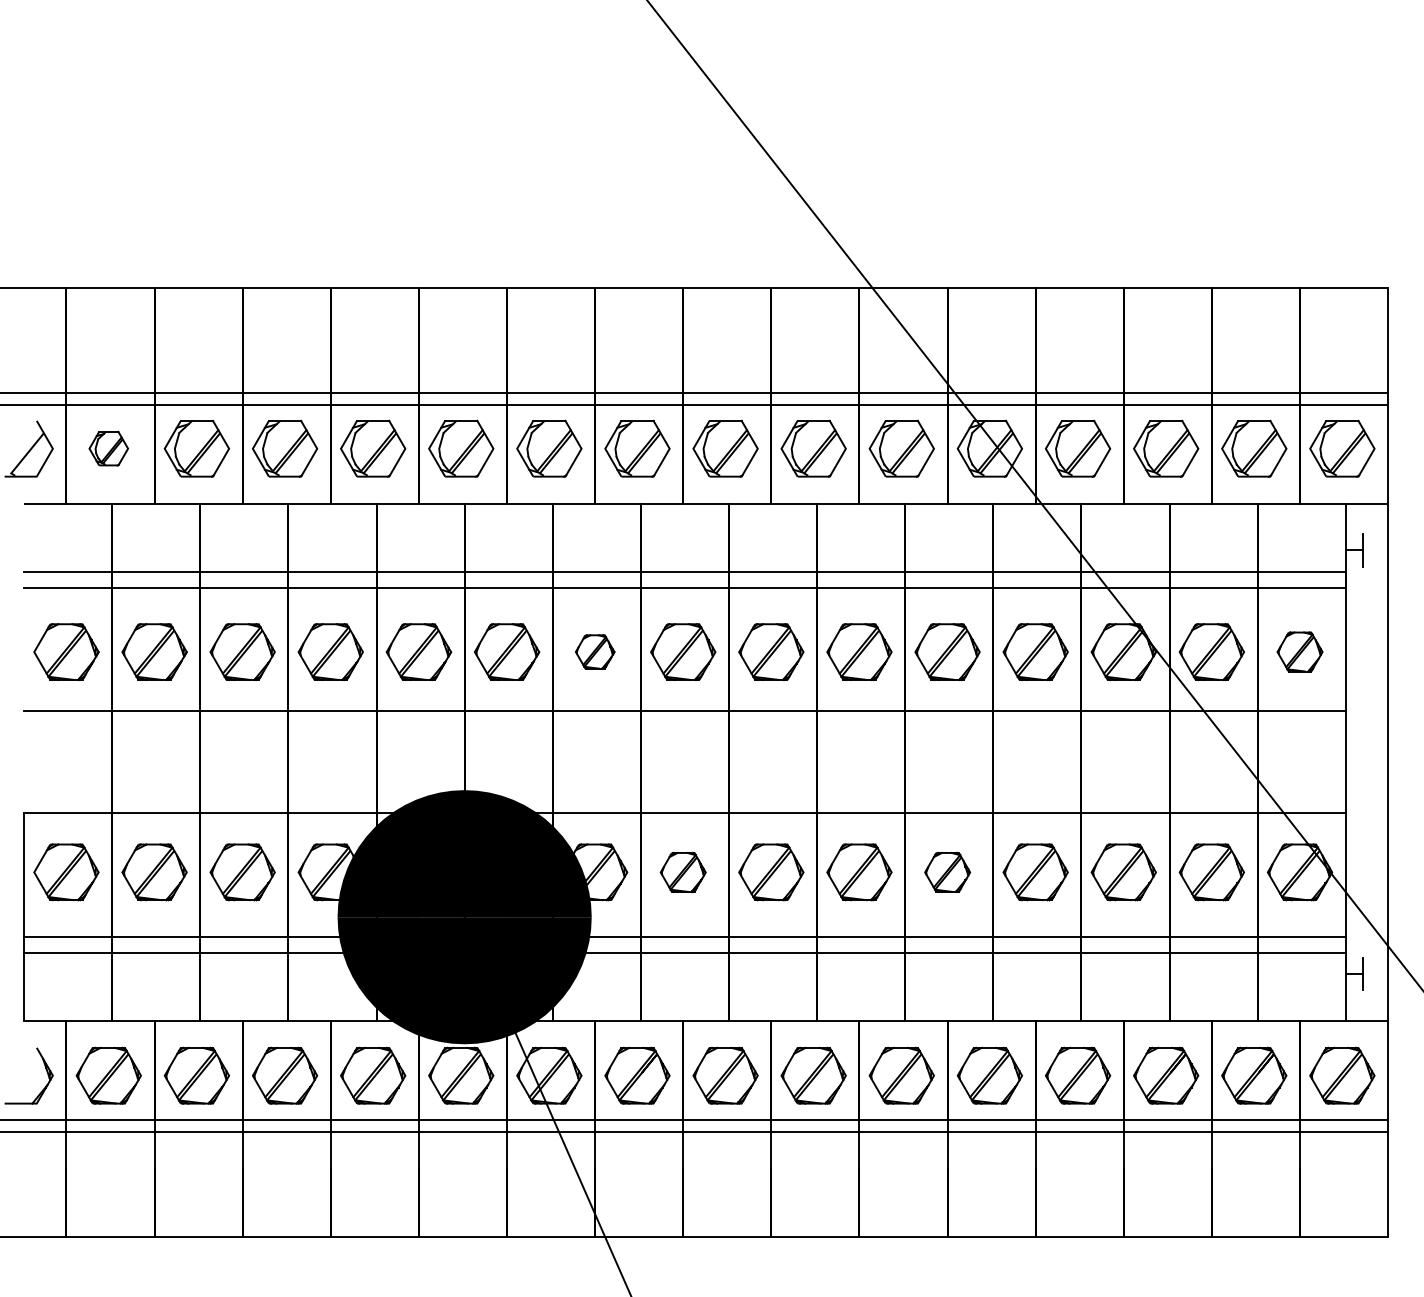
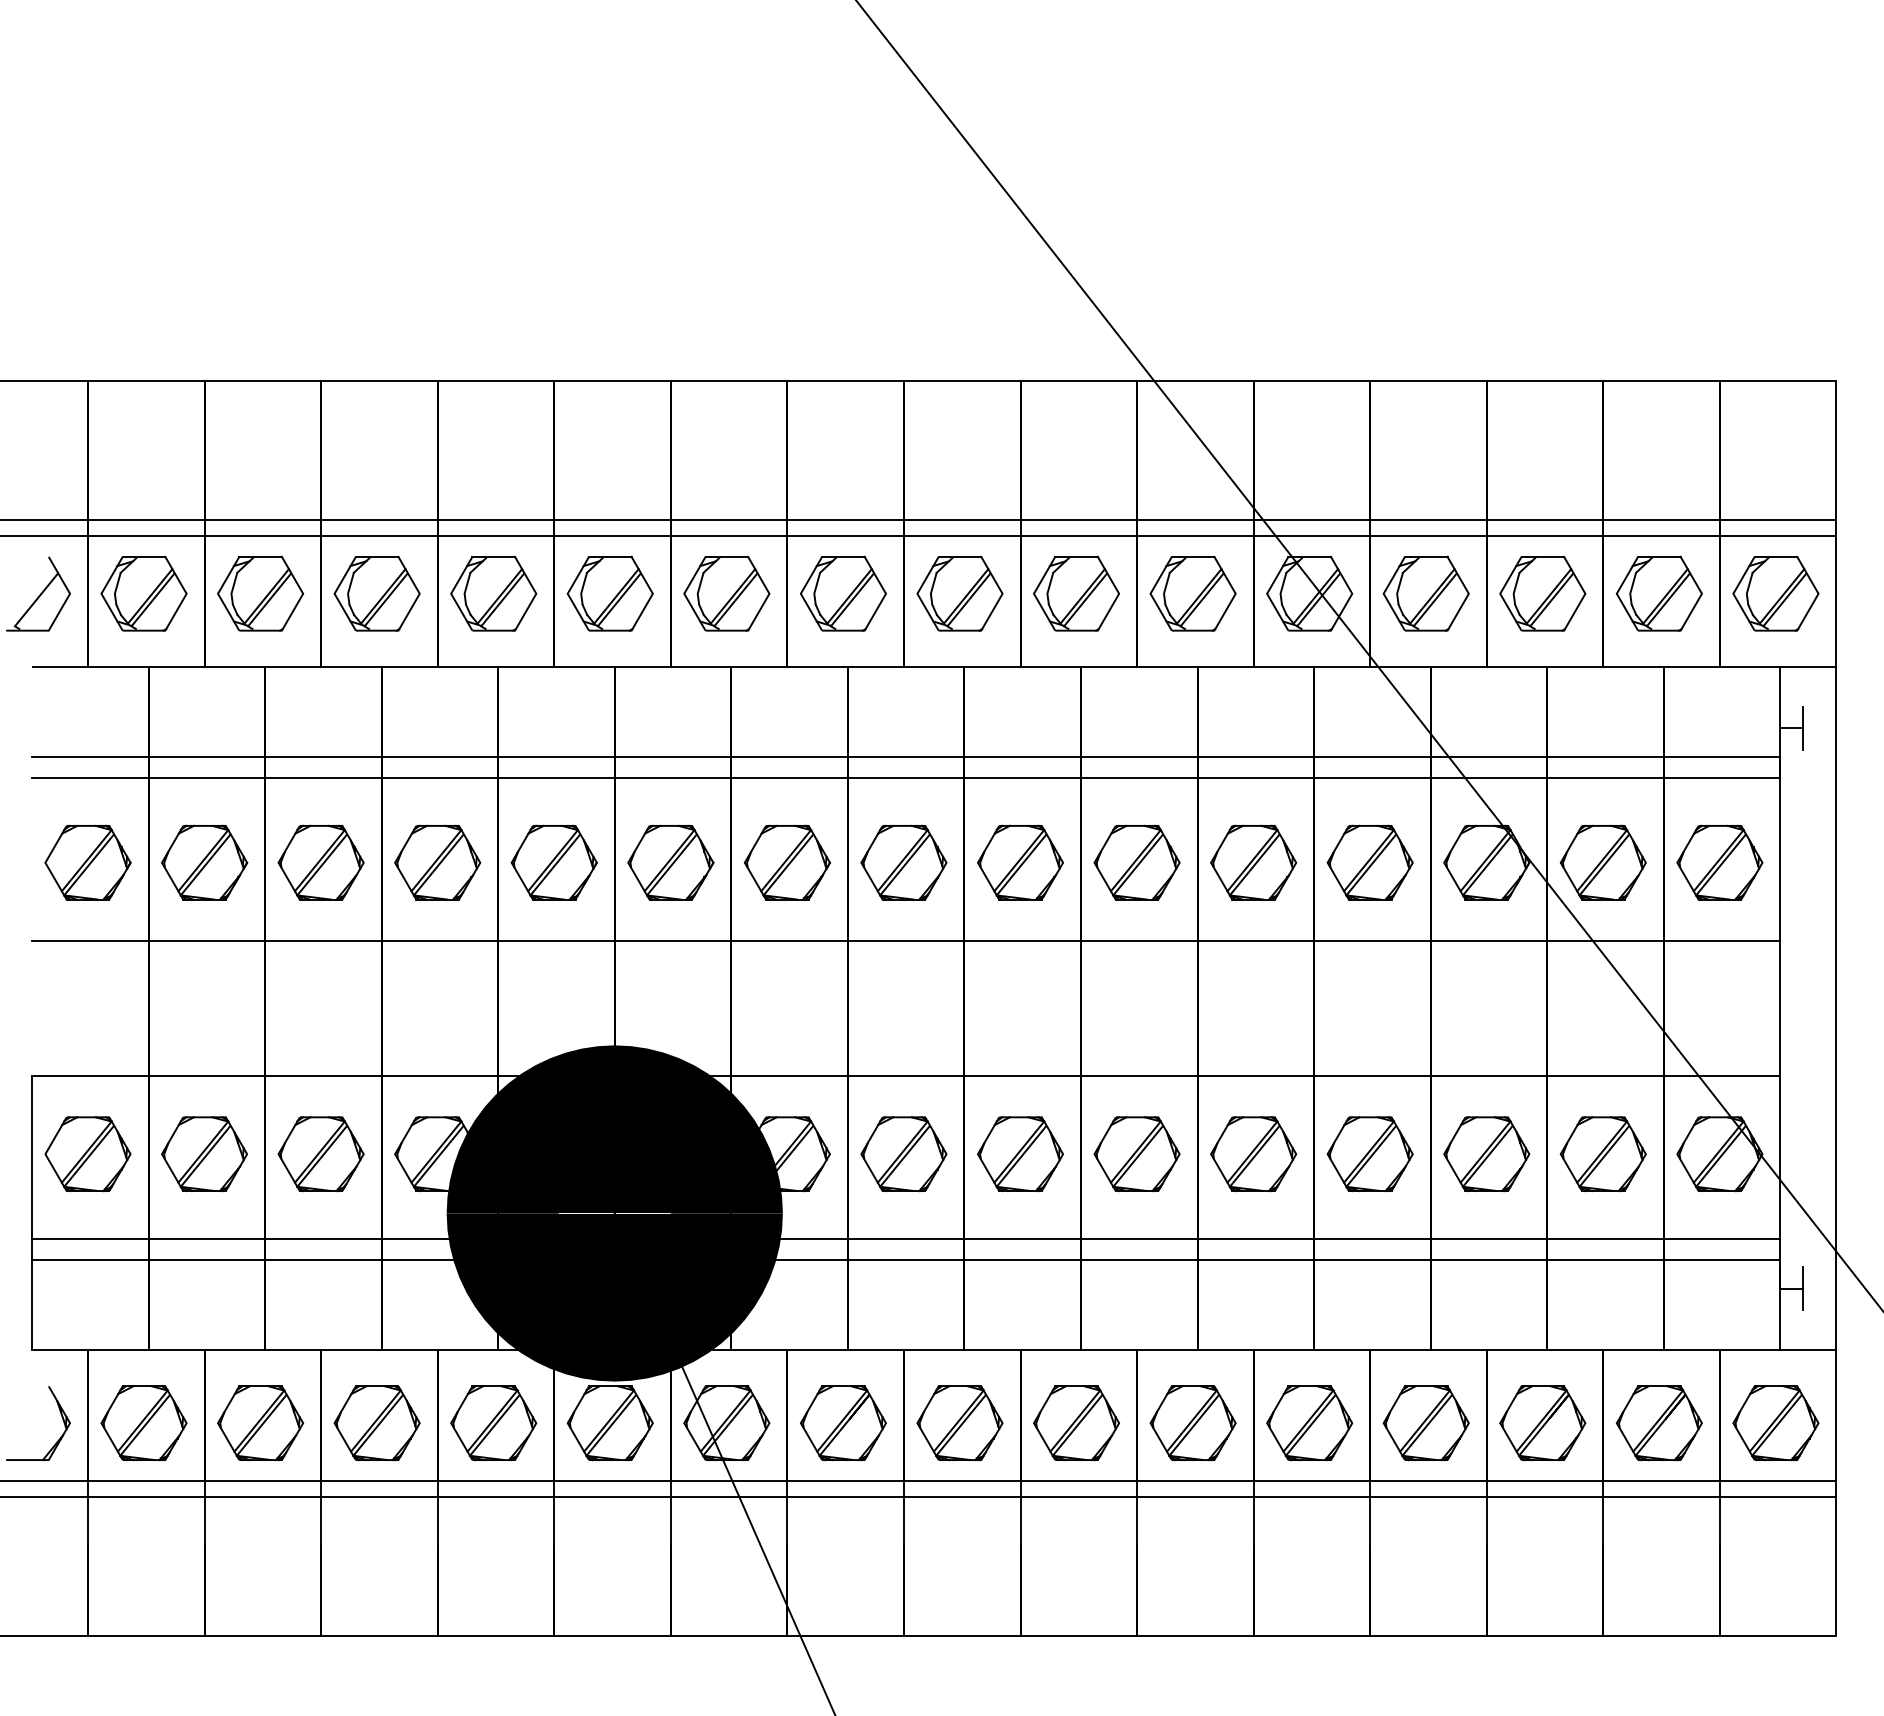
part: (108, 448) -> (143, 593), size x1.67
part: (595, 651) -> (787, 862), size x1.67
part: (1299, 651) -> (1719, 862), size x1.43
part: (682, 872) -> (903, 1154), size x1.43
part: (947, 872) -> (1253, 1154), size x1.43

